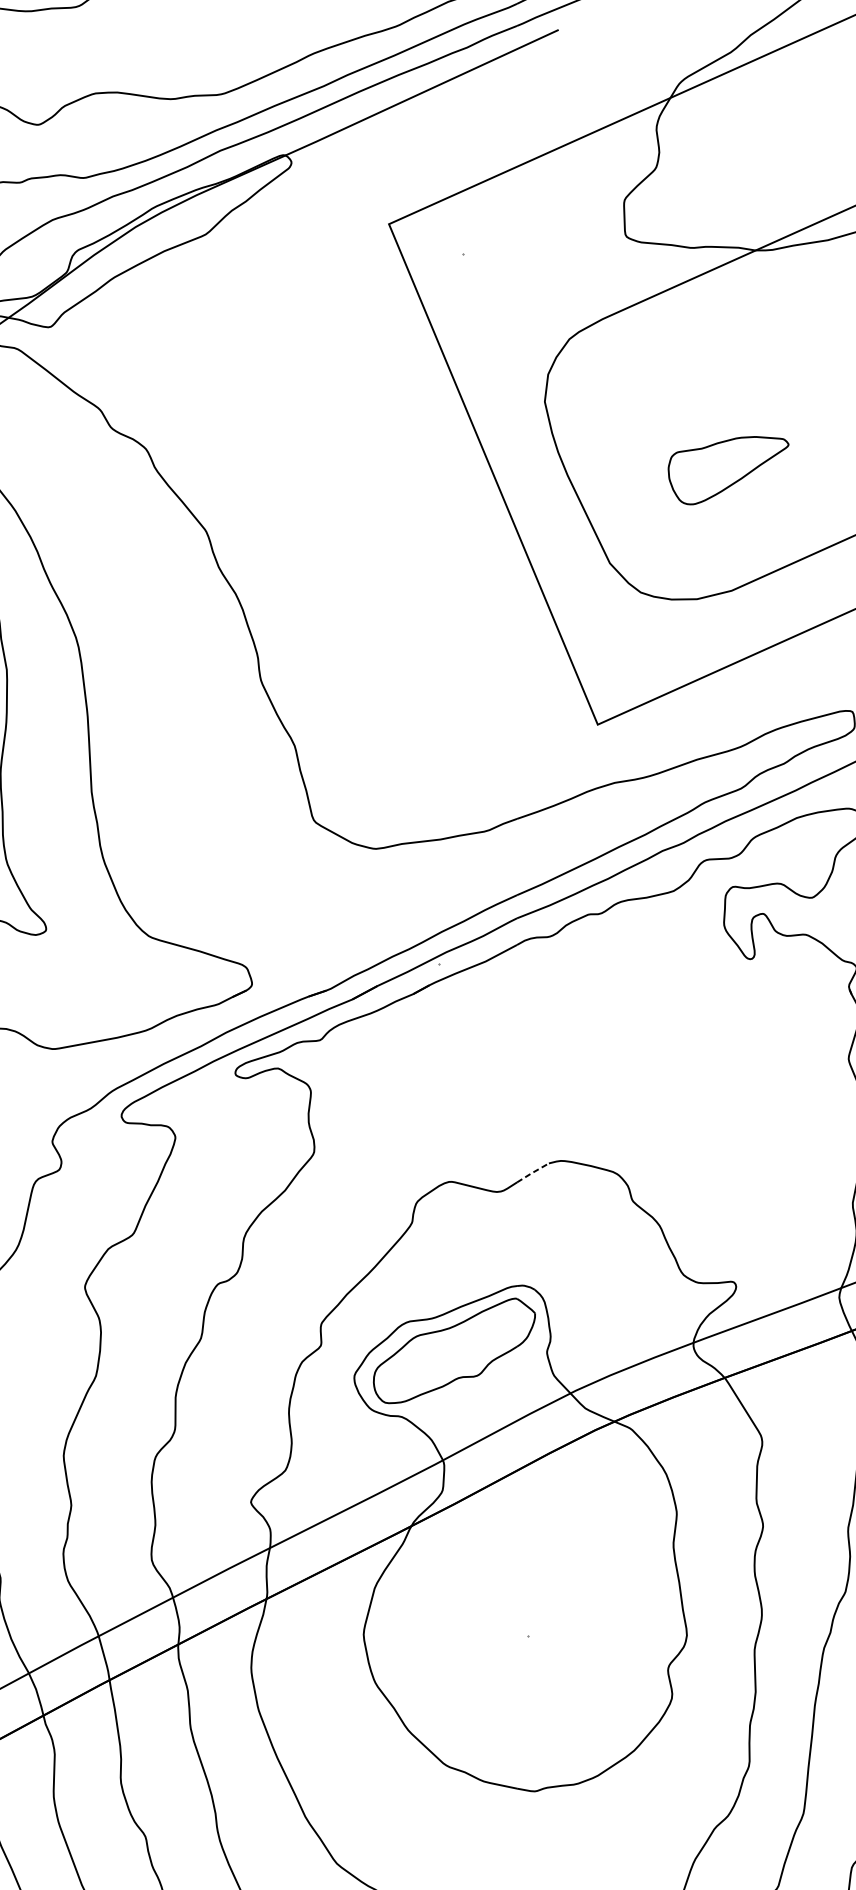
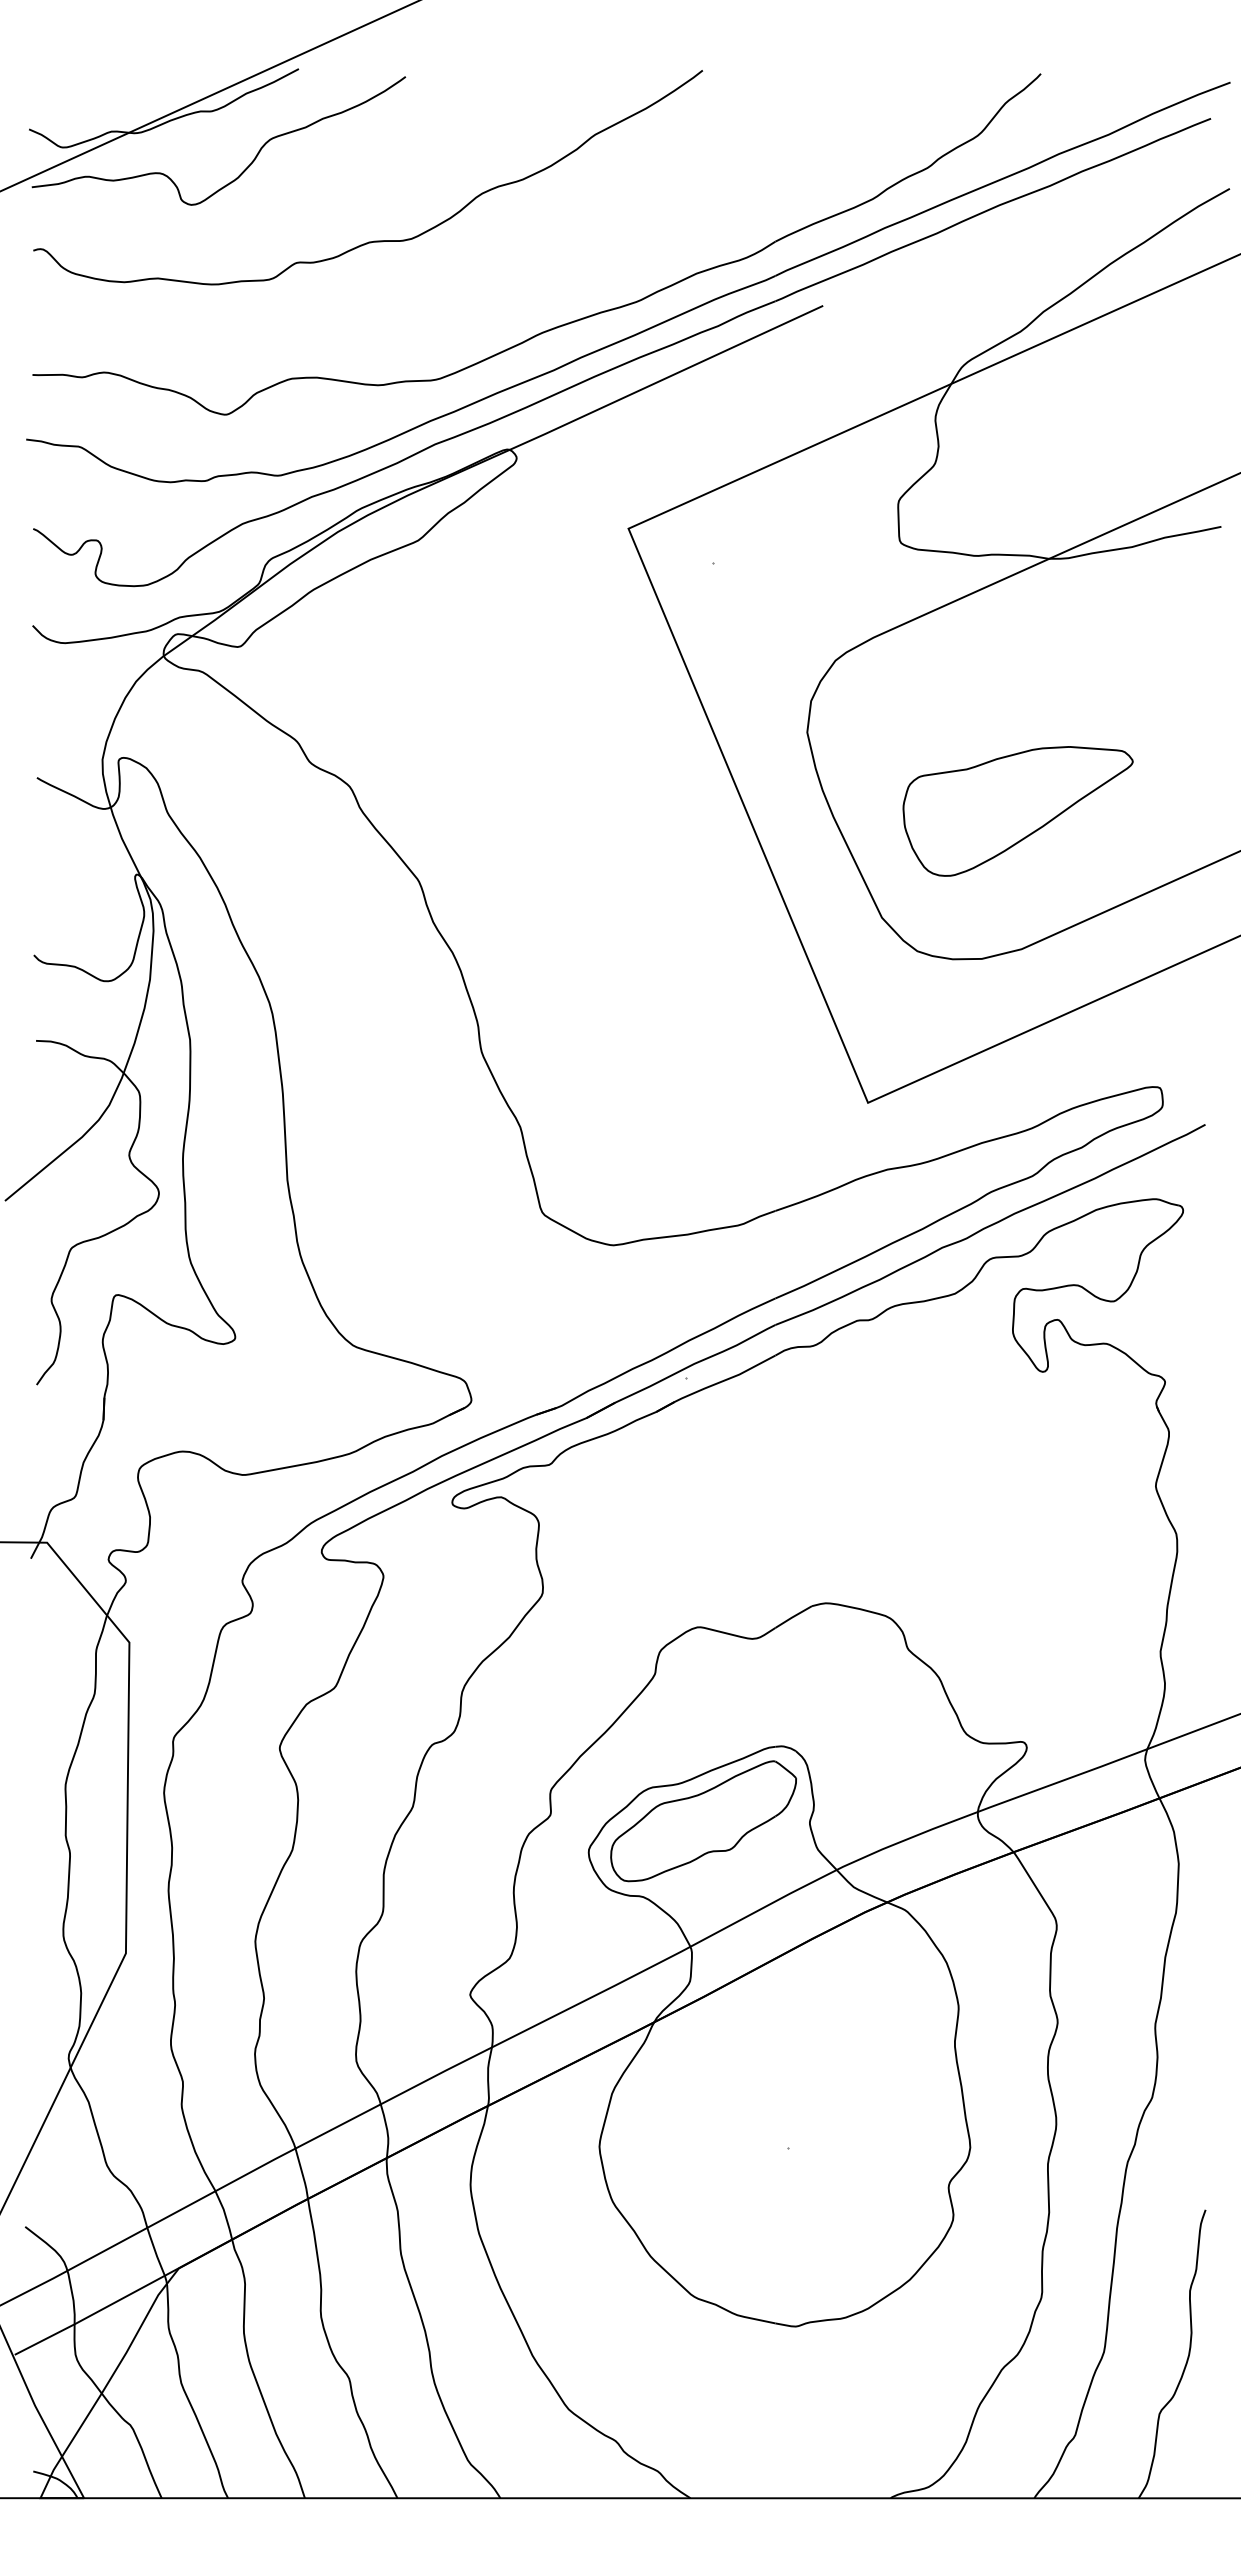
part: (728, 470) -> (1017, 811), size x1.67
line: (532, 1172) -> (793, 1616), dashed -> solid

